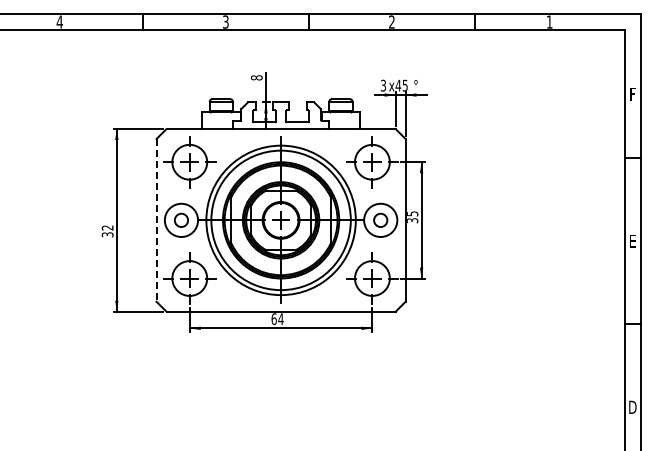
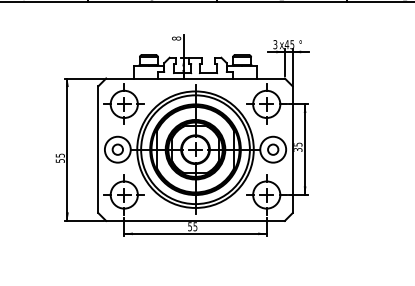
line: (156, 220) -> (98, 149), dashed -> solid
text: (107, 230) -> (60, 157), 32 -> 55
text: (277, 319) -> (192, 227), 64 -> 55

